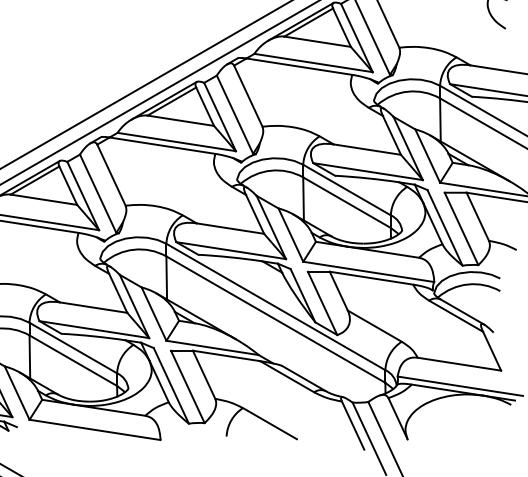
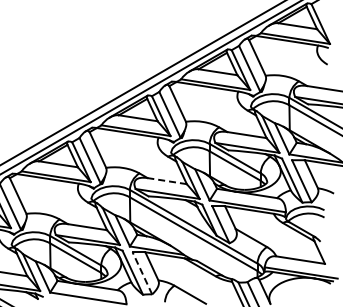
line: (230, 229) -> (167, 181), solid -> dashed
line: (187, 385) -> (142, 272), solid -> dashed

